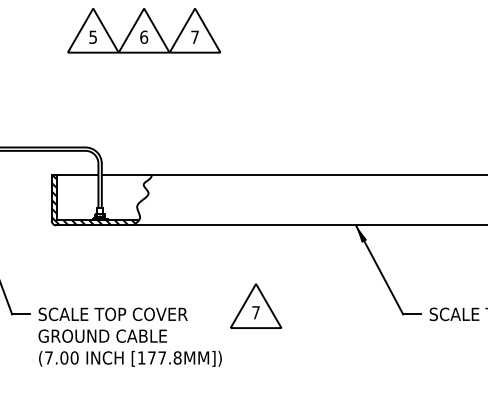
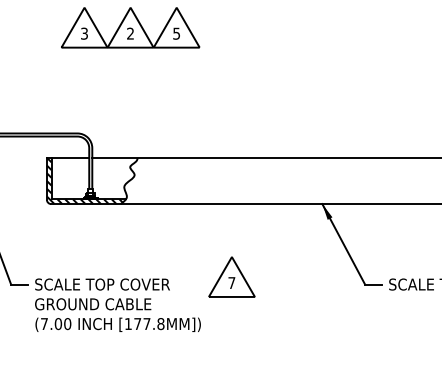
text: (93, 35) -> (84, 32), 5 -> 3
text: (144, 37) -> (130, 33), 6 -> 2
text: (194, 37) -> (176, 33), 7 -> 5

